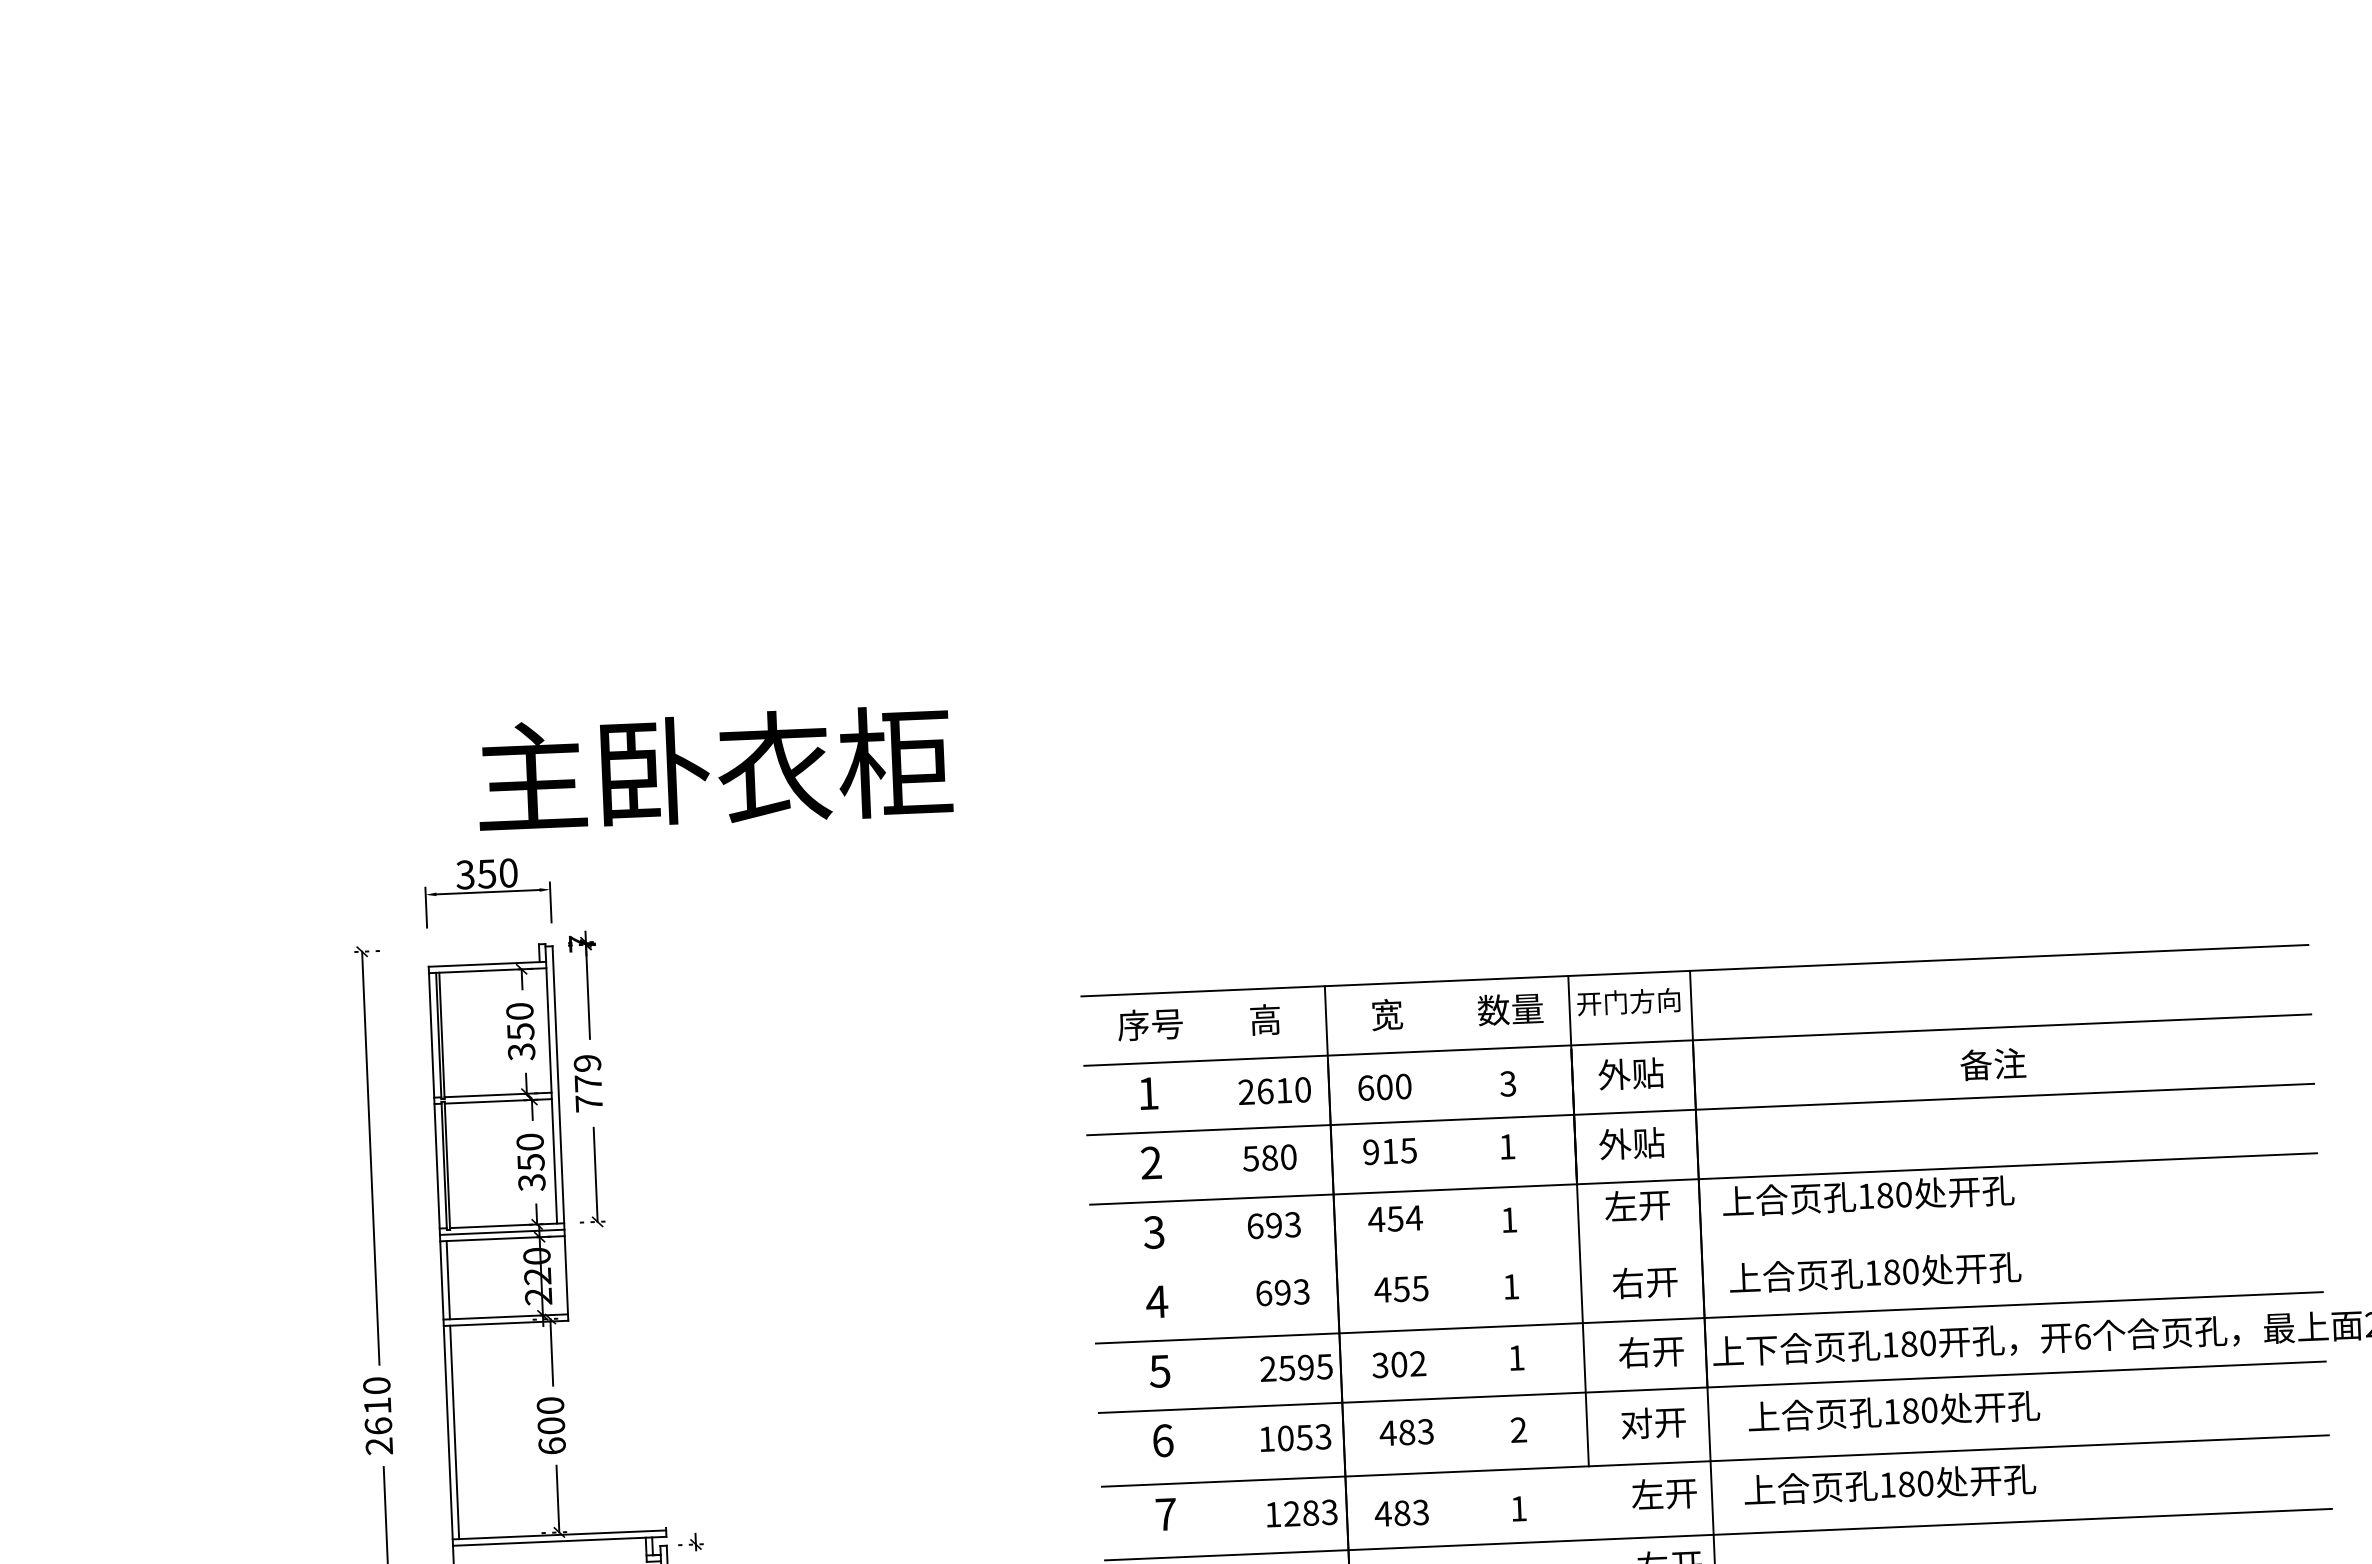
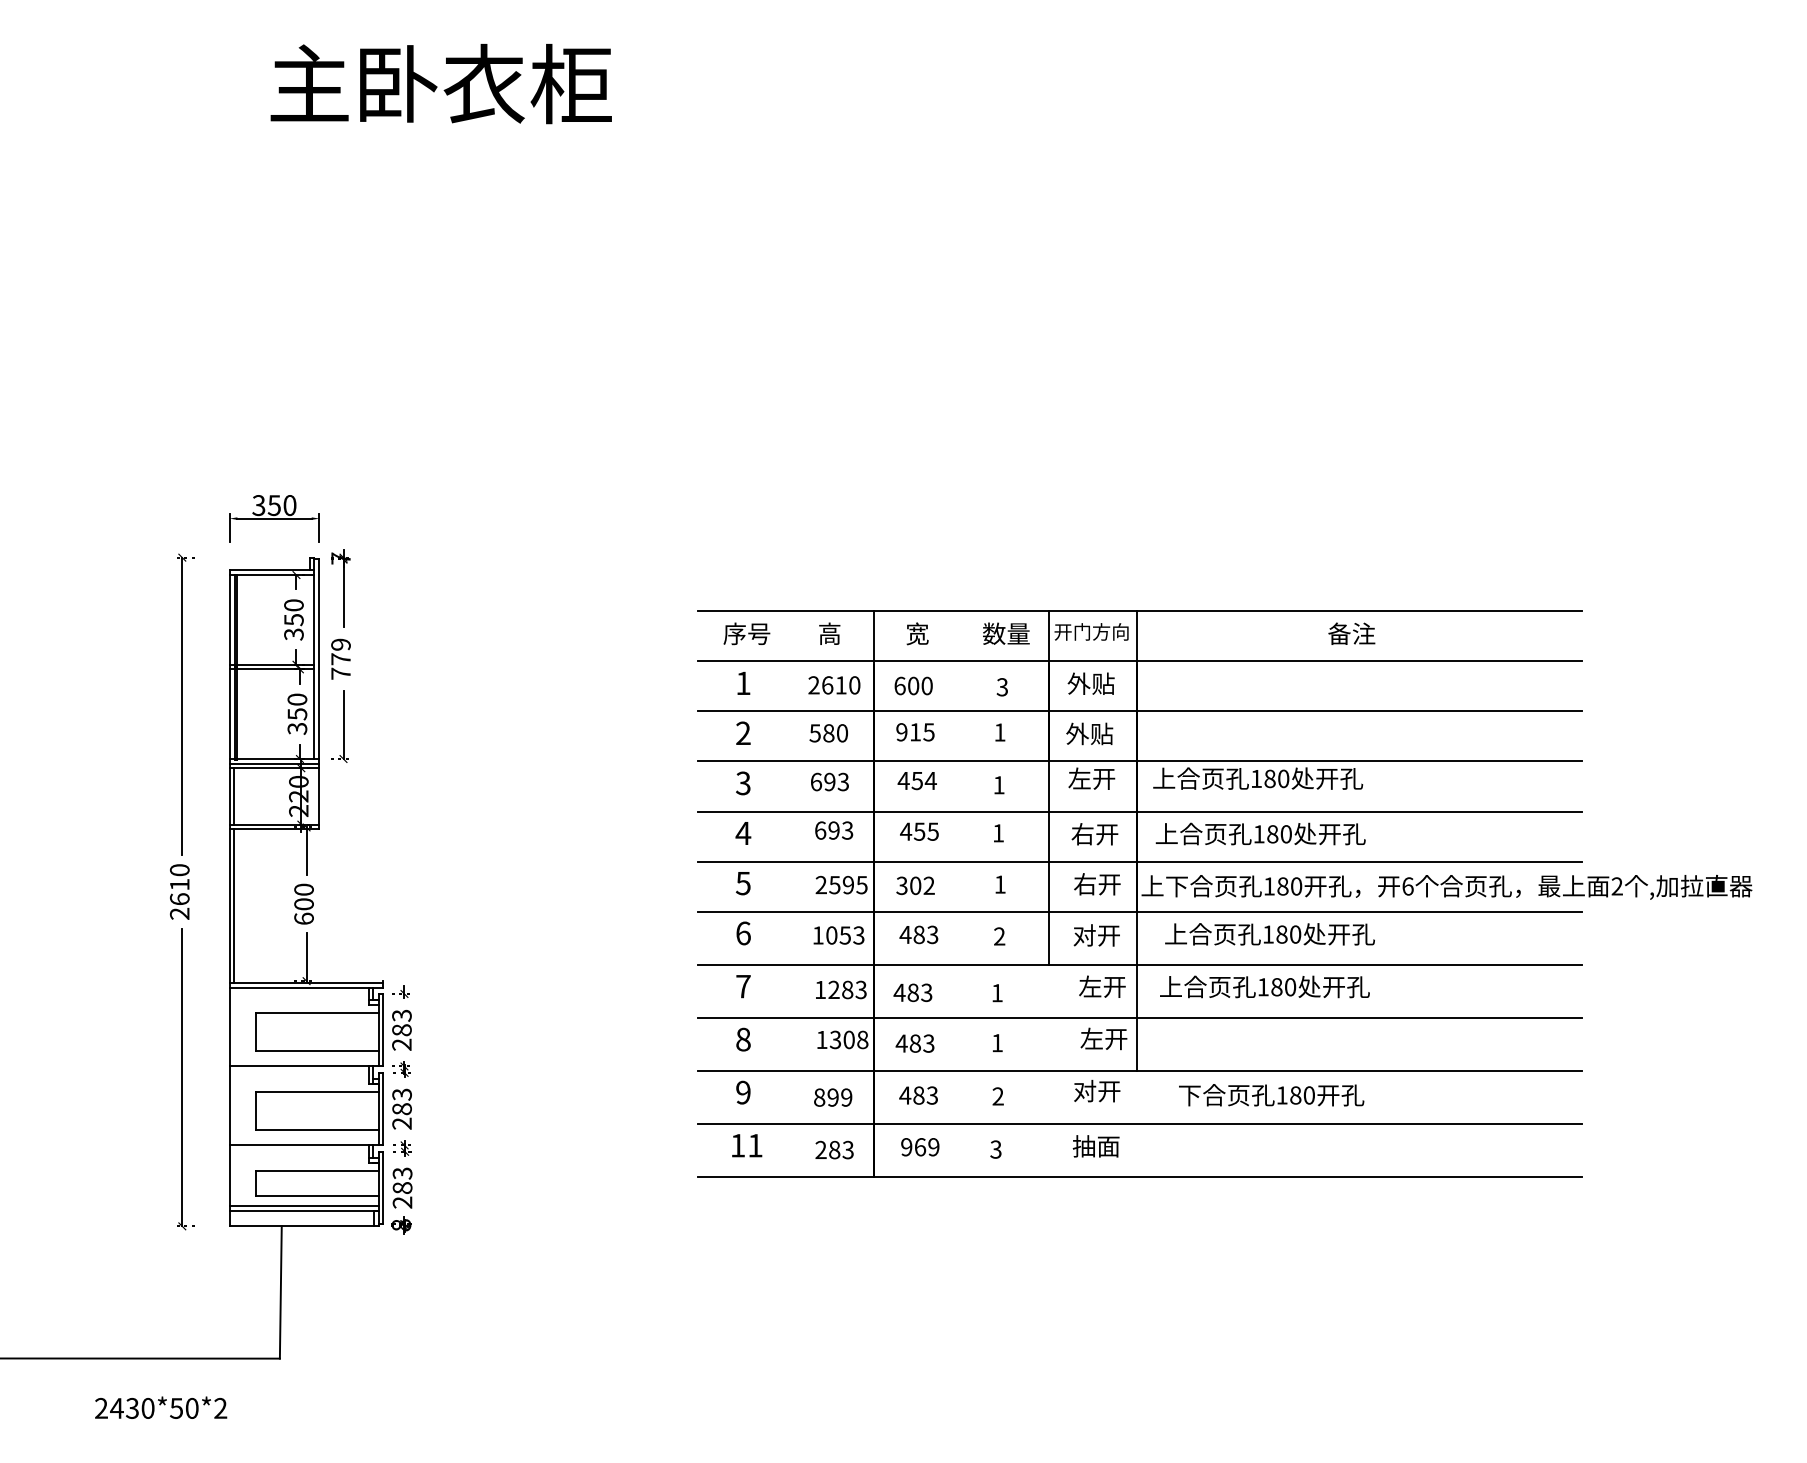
text: (713, 769) -> (440, 84), moved
text: (1992, 1063) -> (1351, 633), moved
line: (1705, 1248) -> (1139, 811), added

